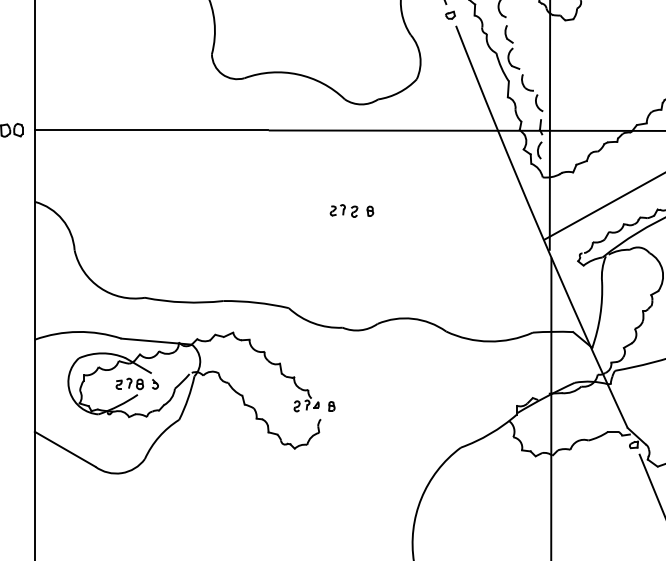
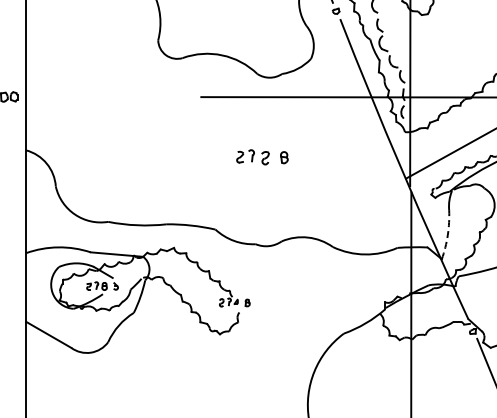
line: (150, 130) -> (112, 97), removed
part: (351, 210) -> (262, 156), size x1.6
arc: (599, 316) -> (447, 235), solid -> dashed

